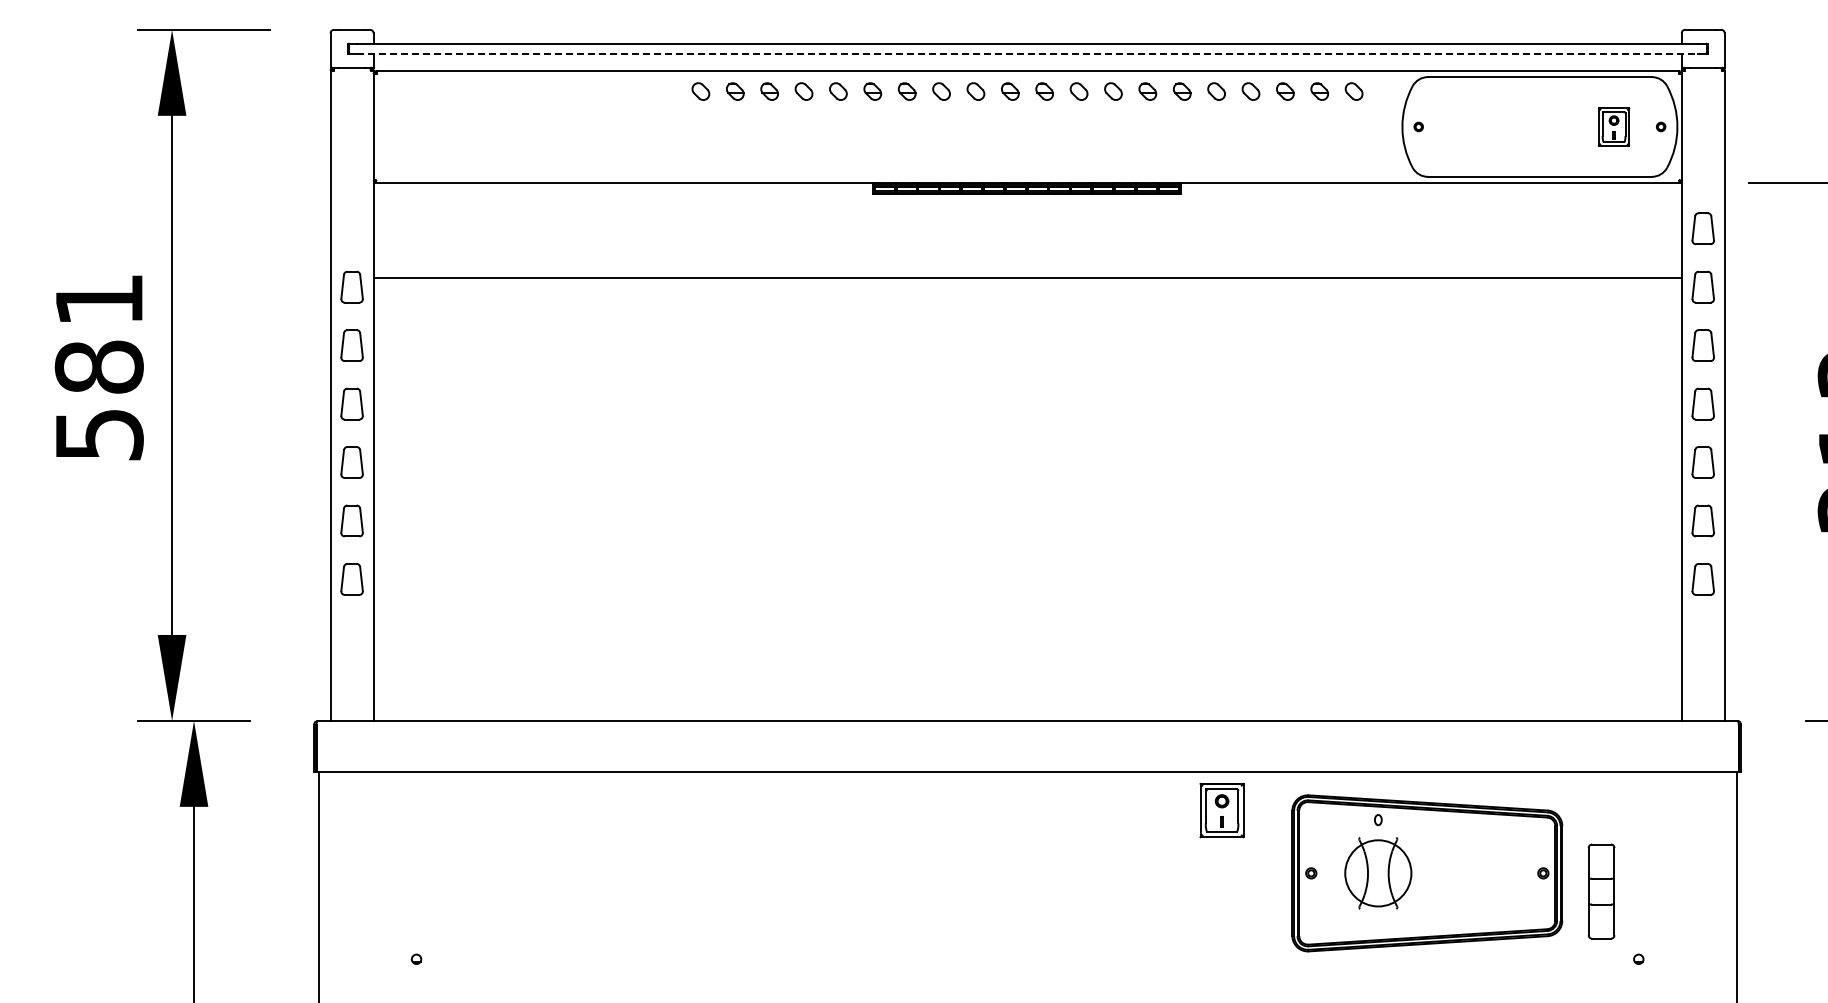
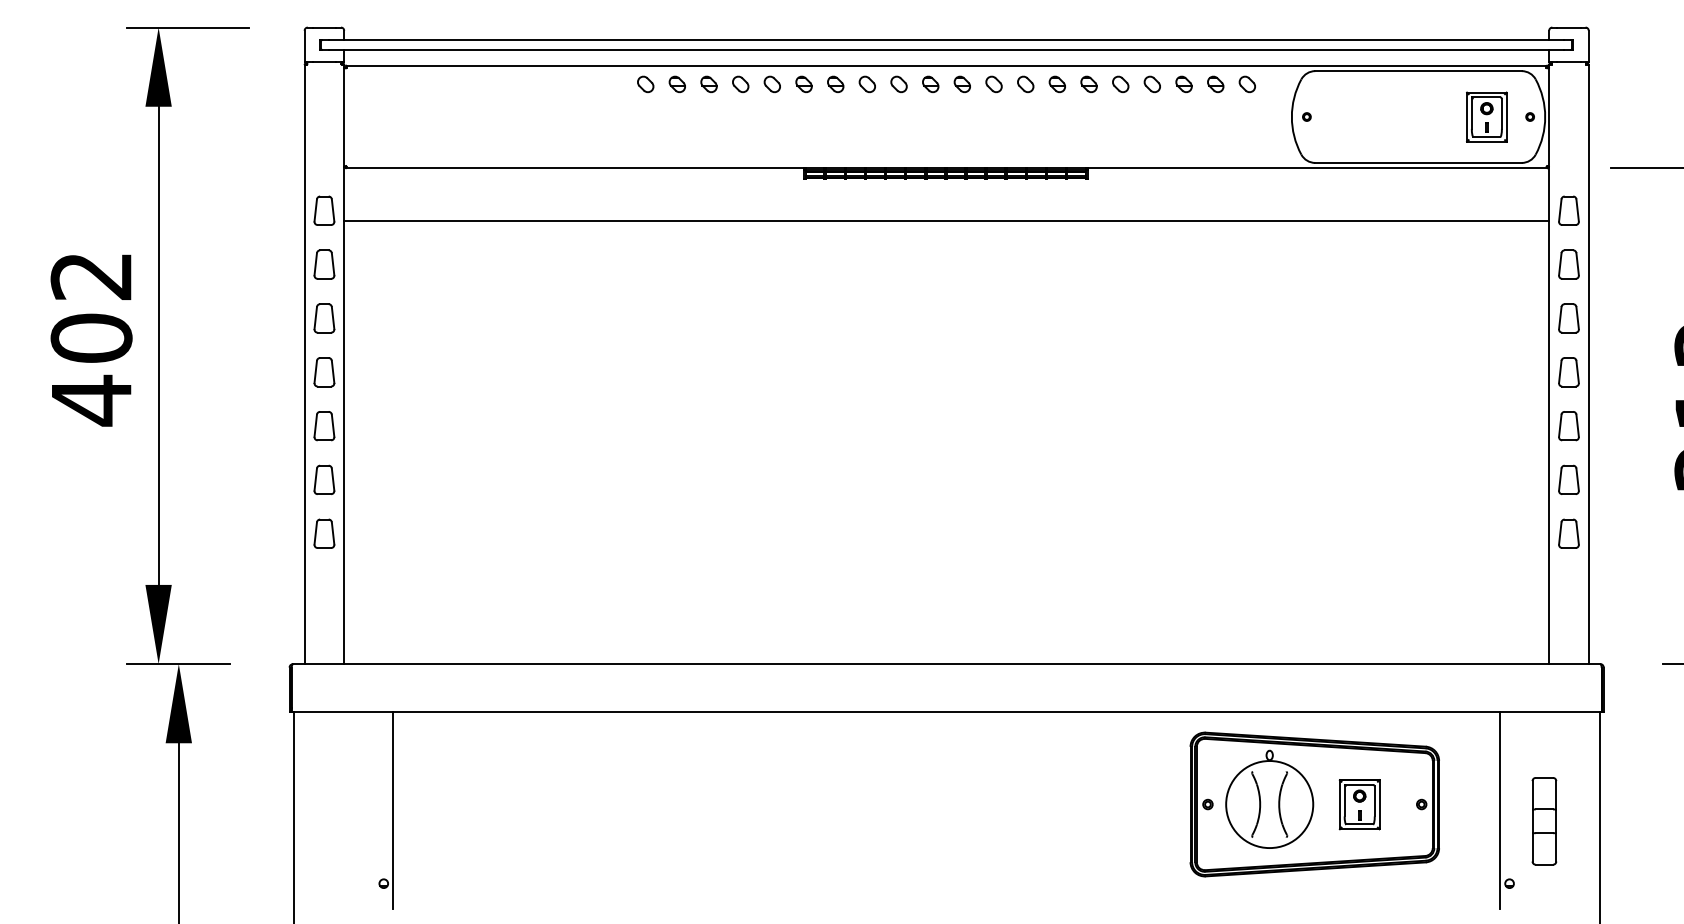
line: (1028, 53) -> (947, 49), dashed -> solid
part: (1613, 126) -> (1486, 116), size x1.43
part: (351, 228) -> (323, 210), added
line: (1027, 278) -> (946, 220), moved
text: (98, 369) -> (90, 340), 581 -> 402
part: (1221, 810) -> (1359, 804), moved
circle: (1378, 873) -> (1269, 804), size x1.43
line: (426, 879) -> (392, 810), added
line: (1628, 879) -> (1500, 810), added
part: (1601, 891) -> (1544, 821), moved

